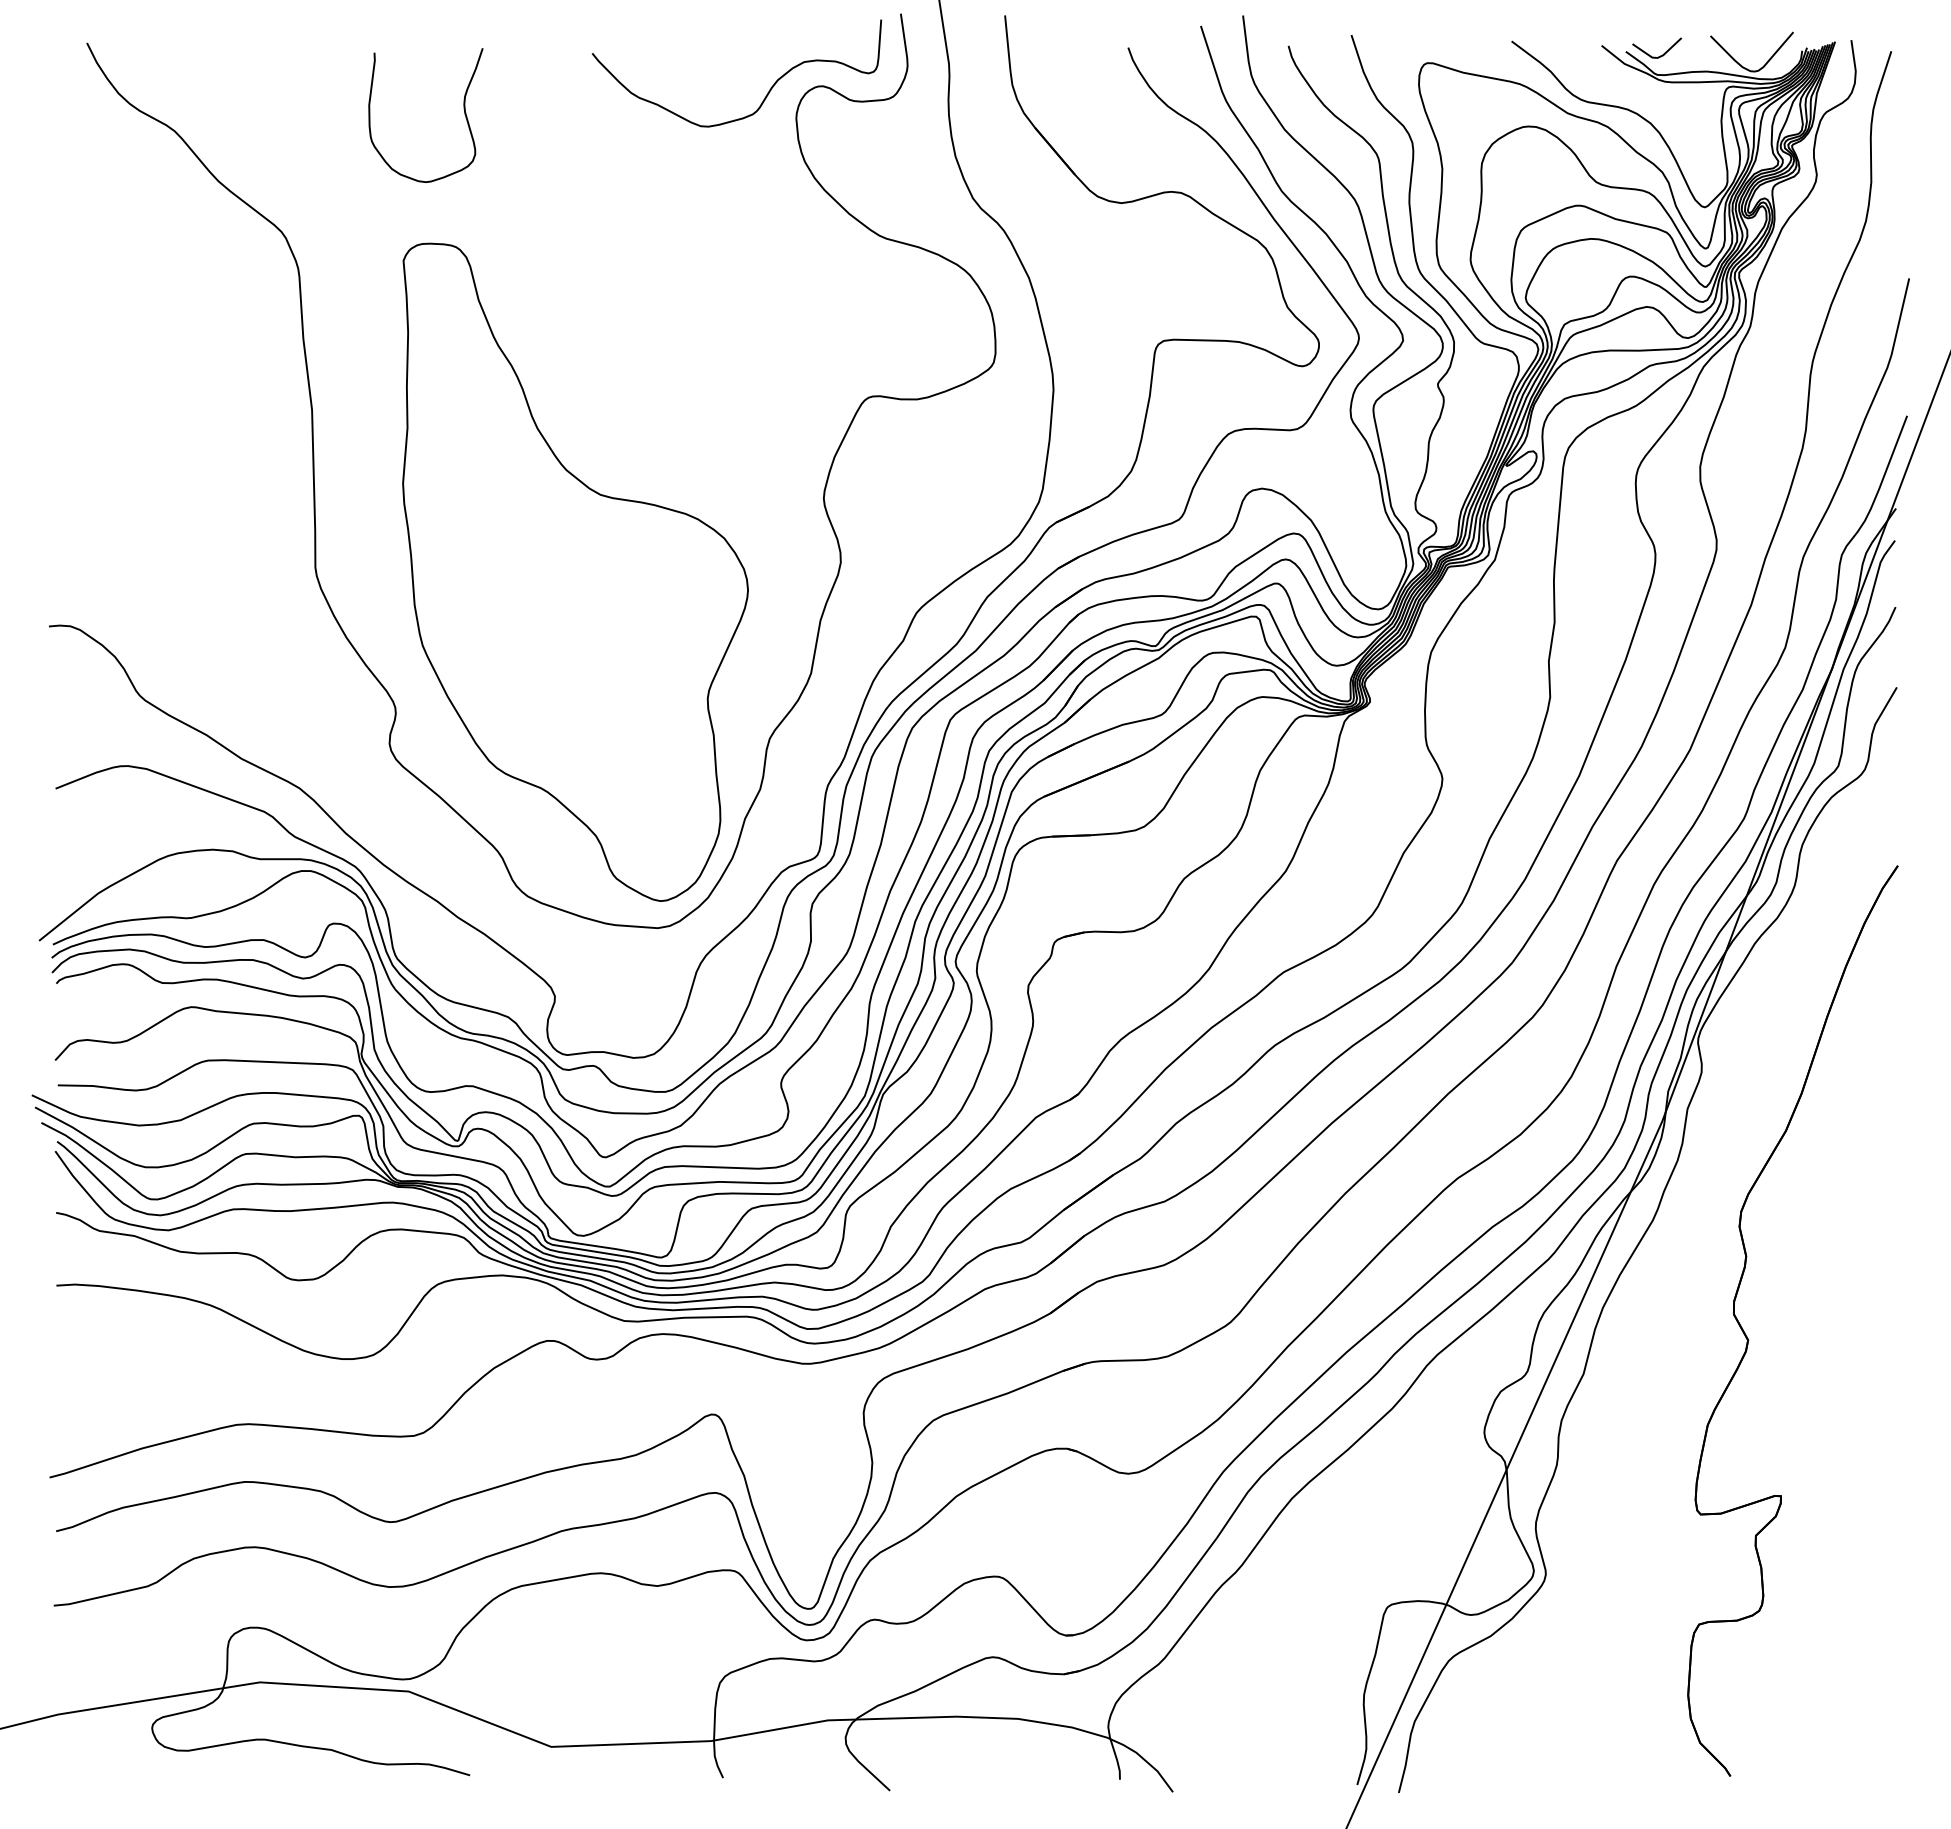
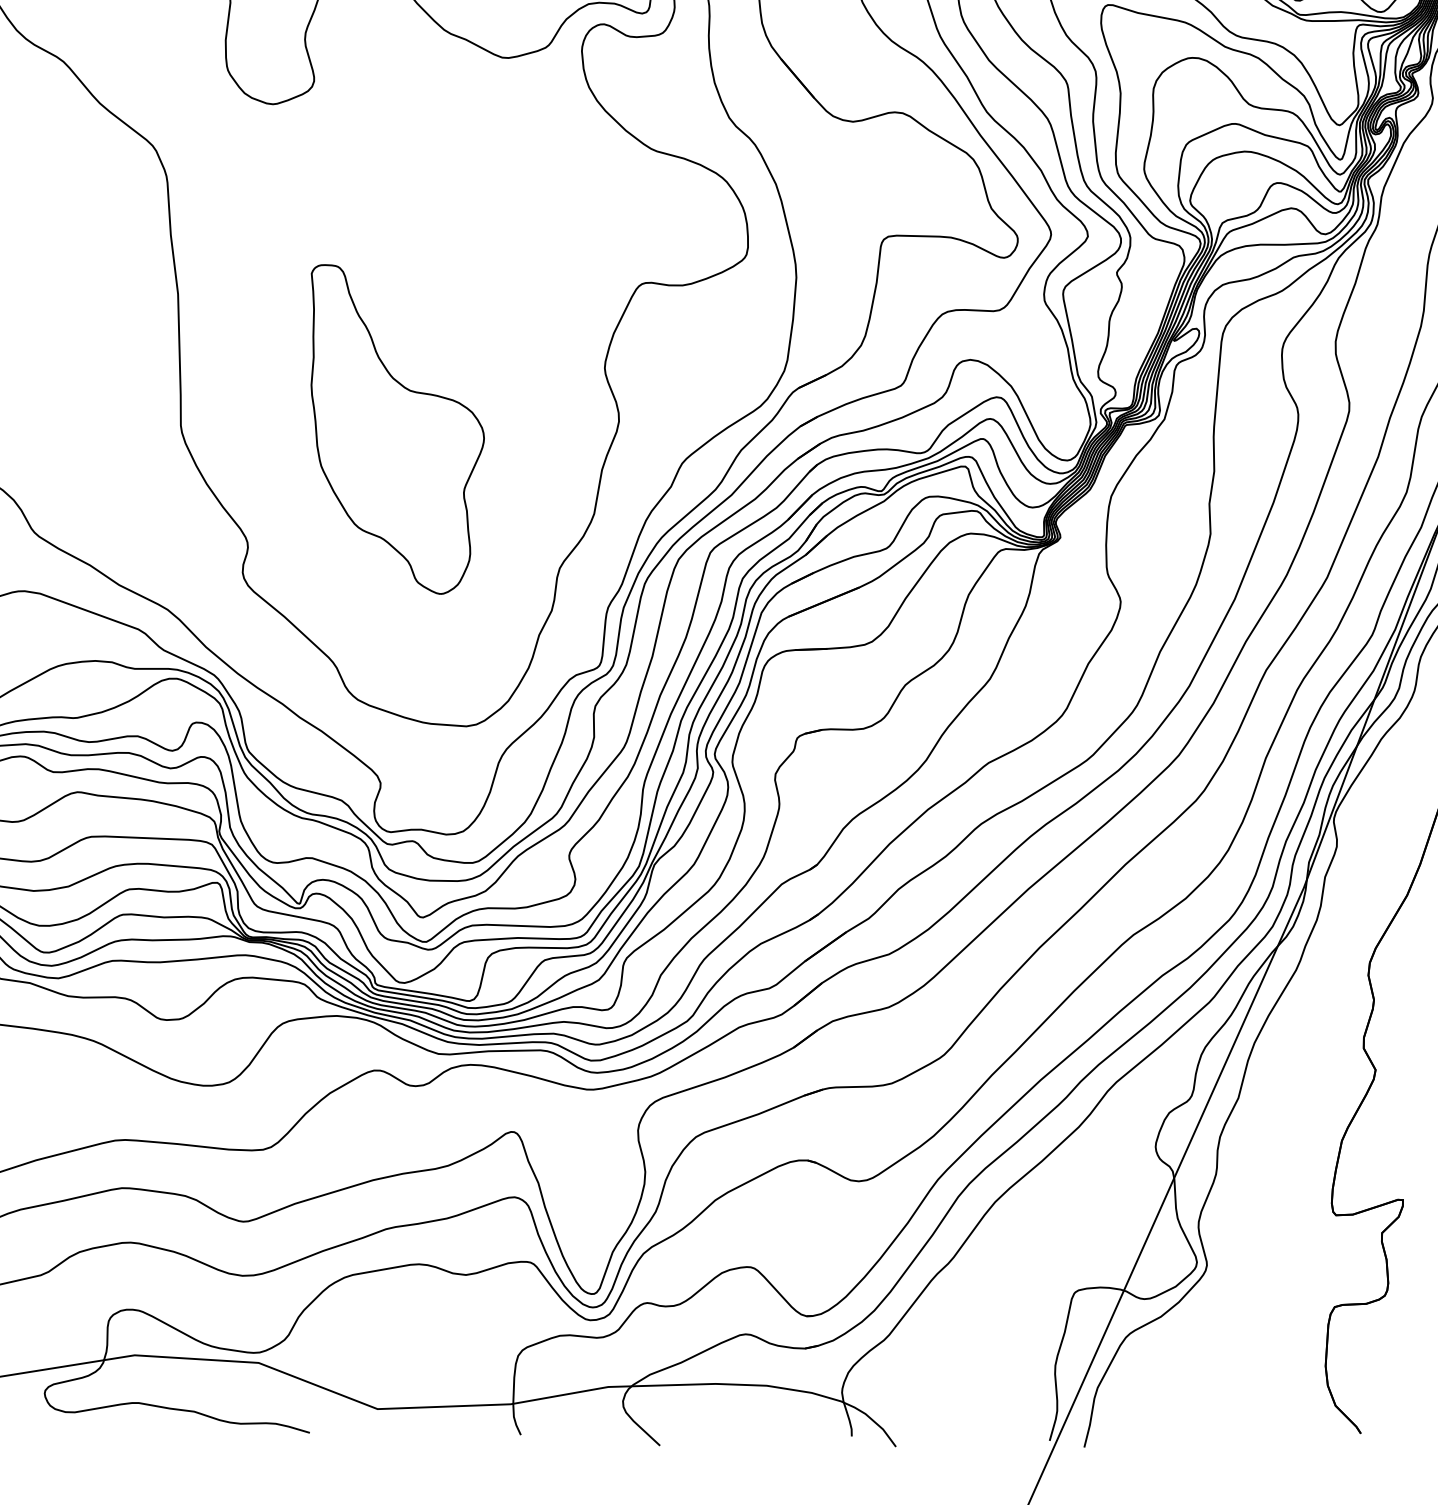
part: (575, 571) -> (397, 428), size x0.6

